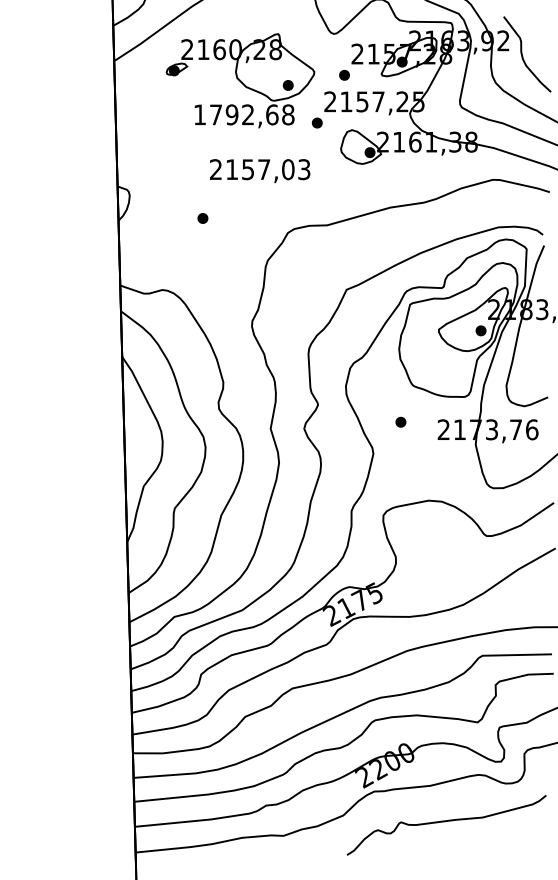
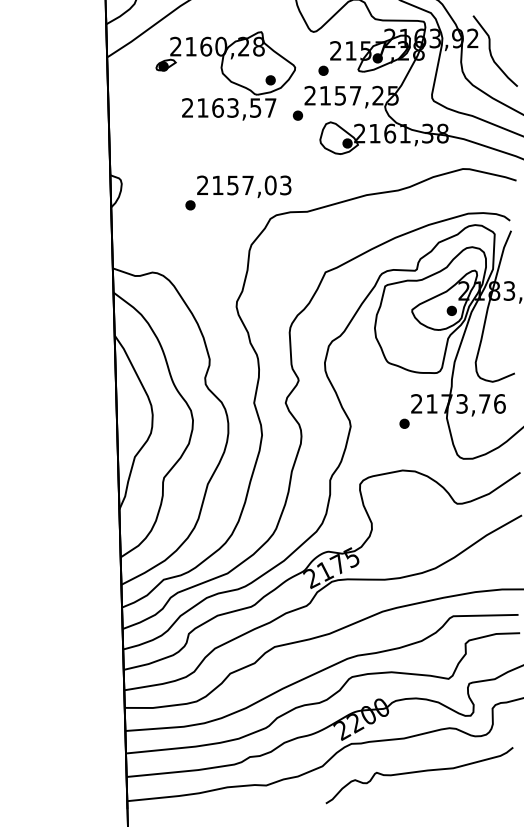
text: (244, 114) -> (229, 107), 1792,68 -> 2163,57
text: (260, 170) -> (244, 186), moved
part: (400, 421) -> (404, 423), moved

